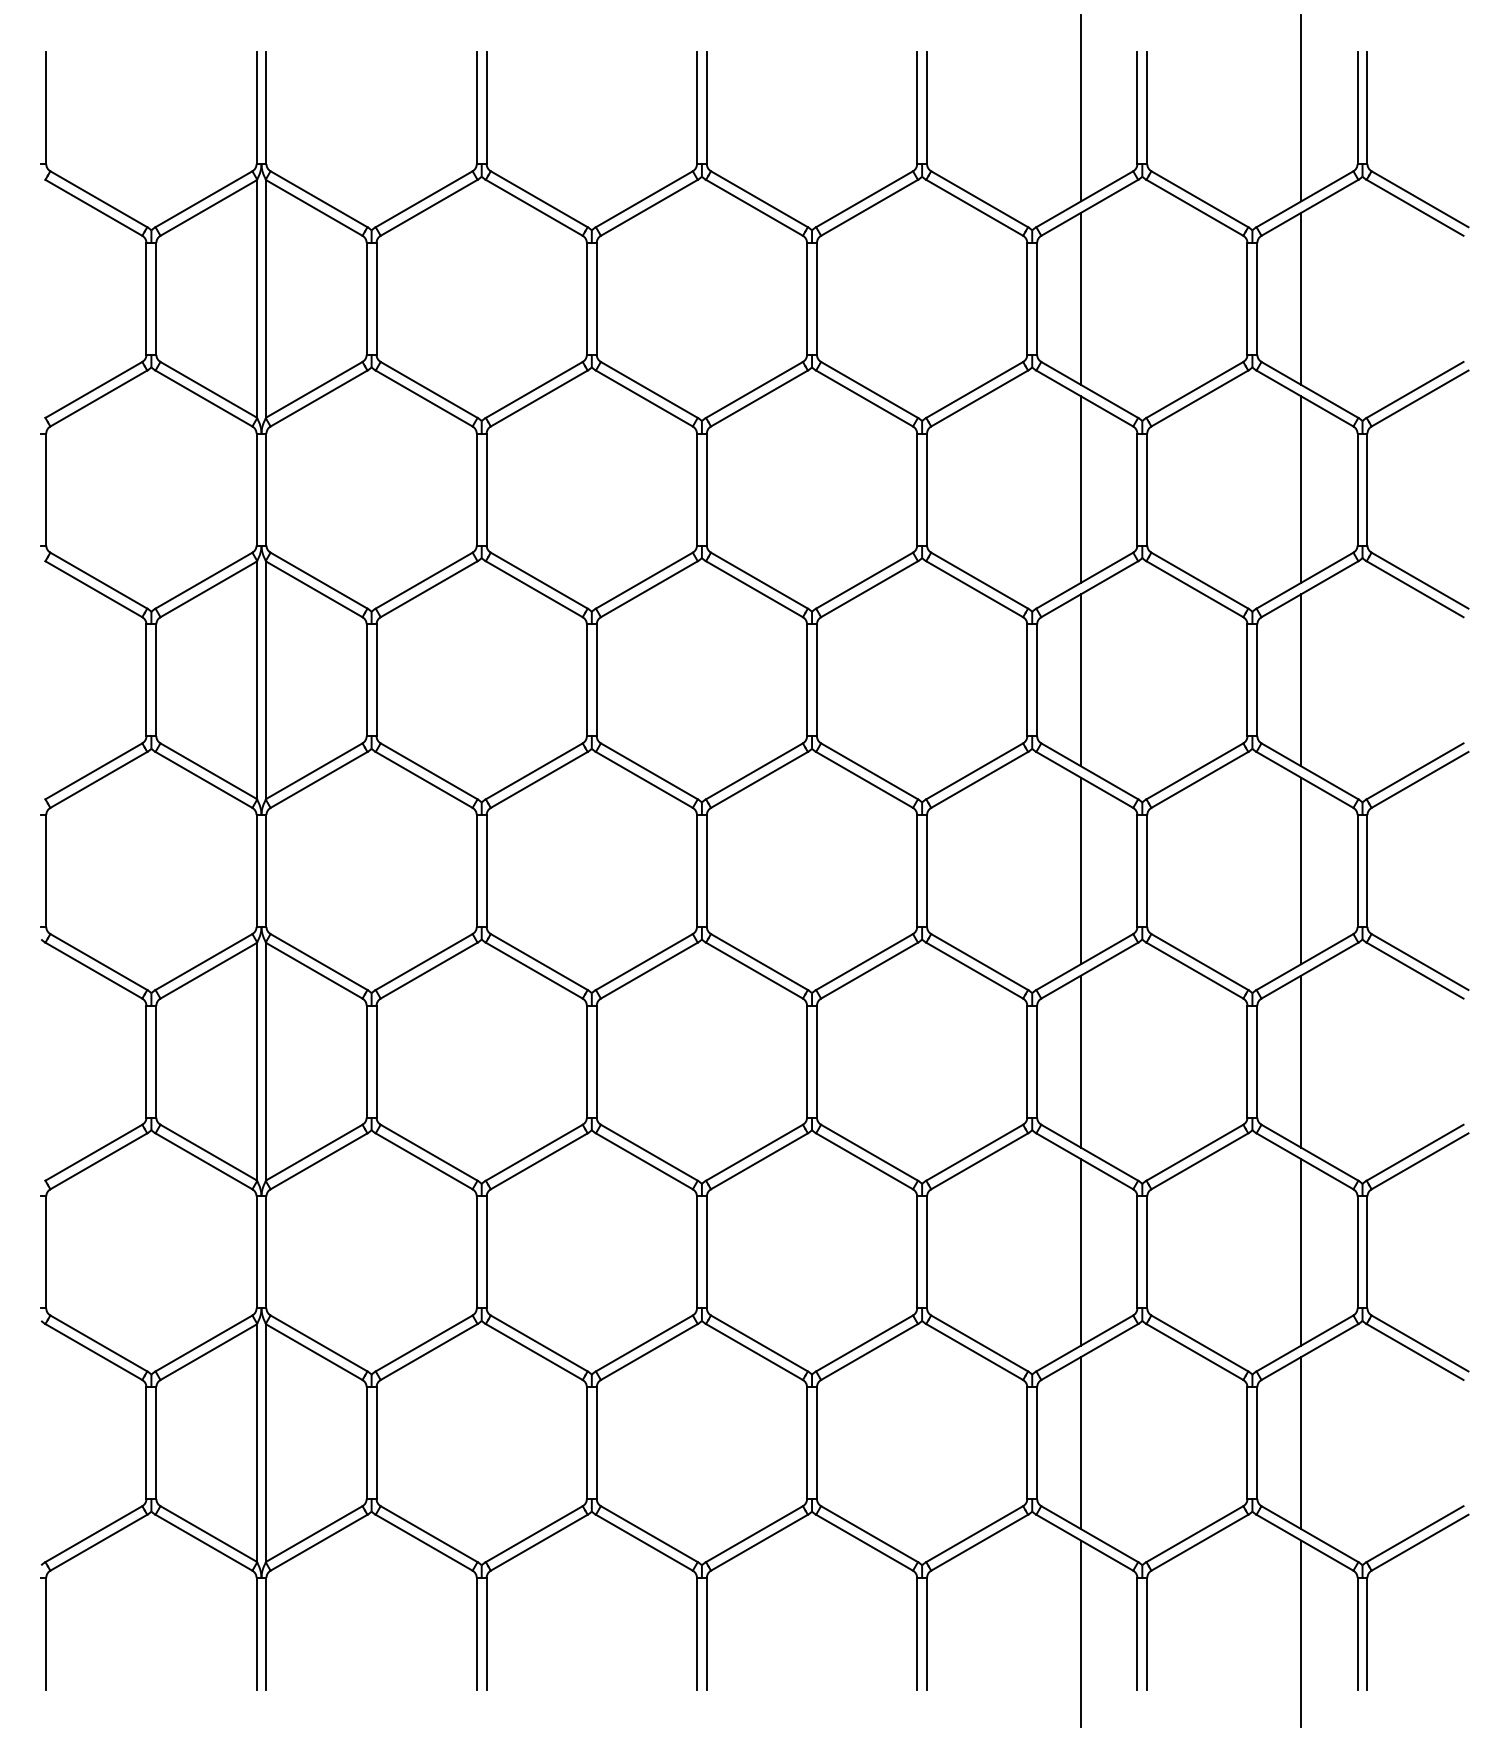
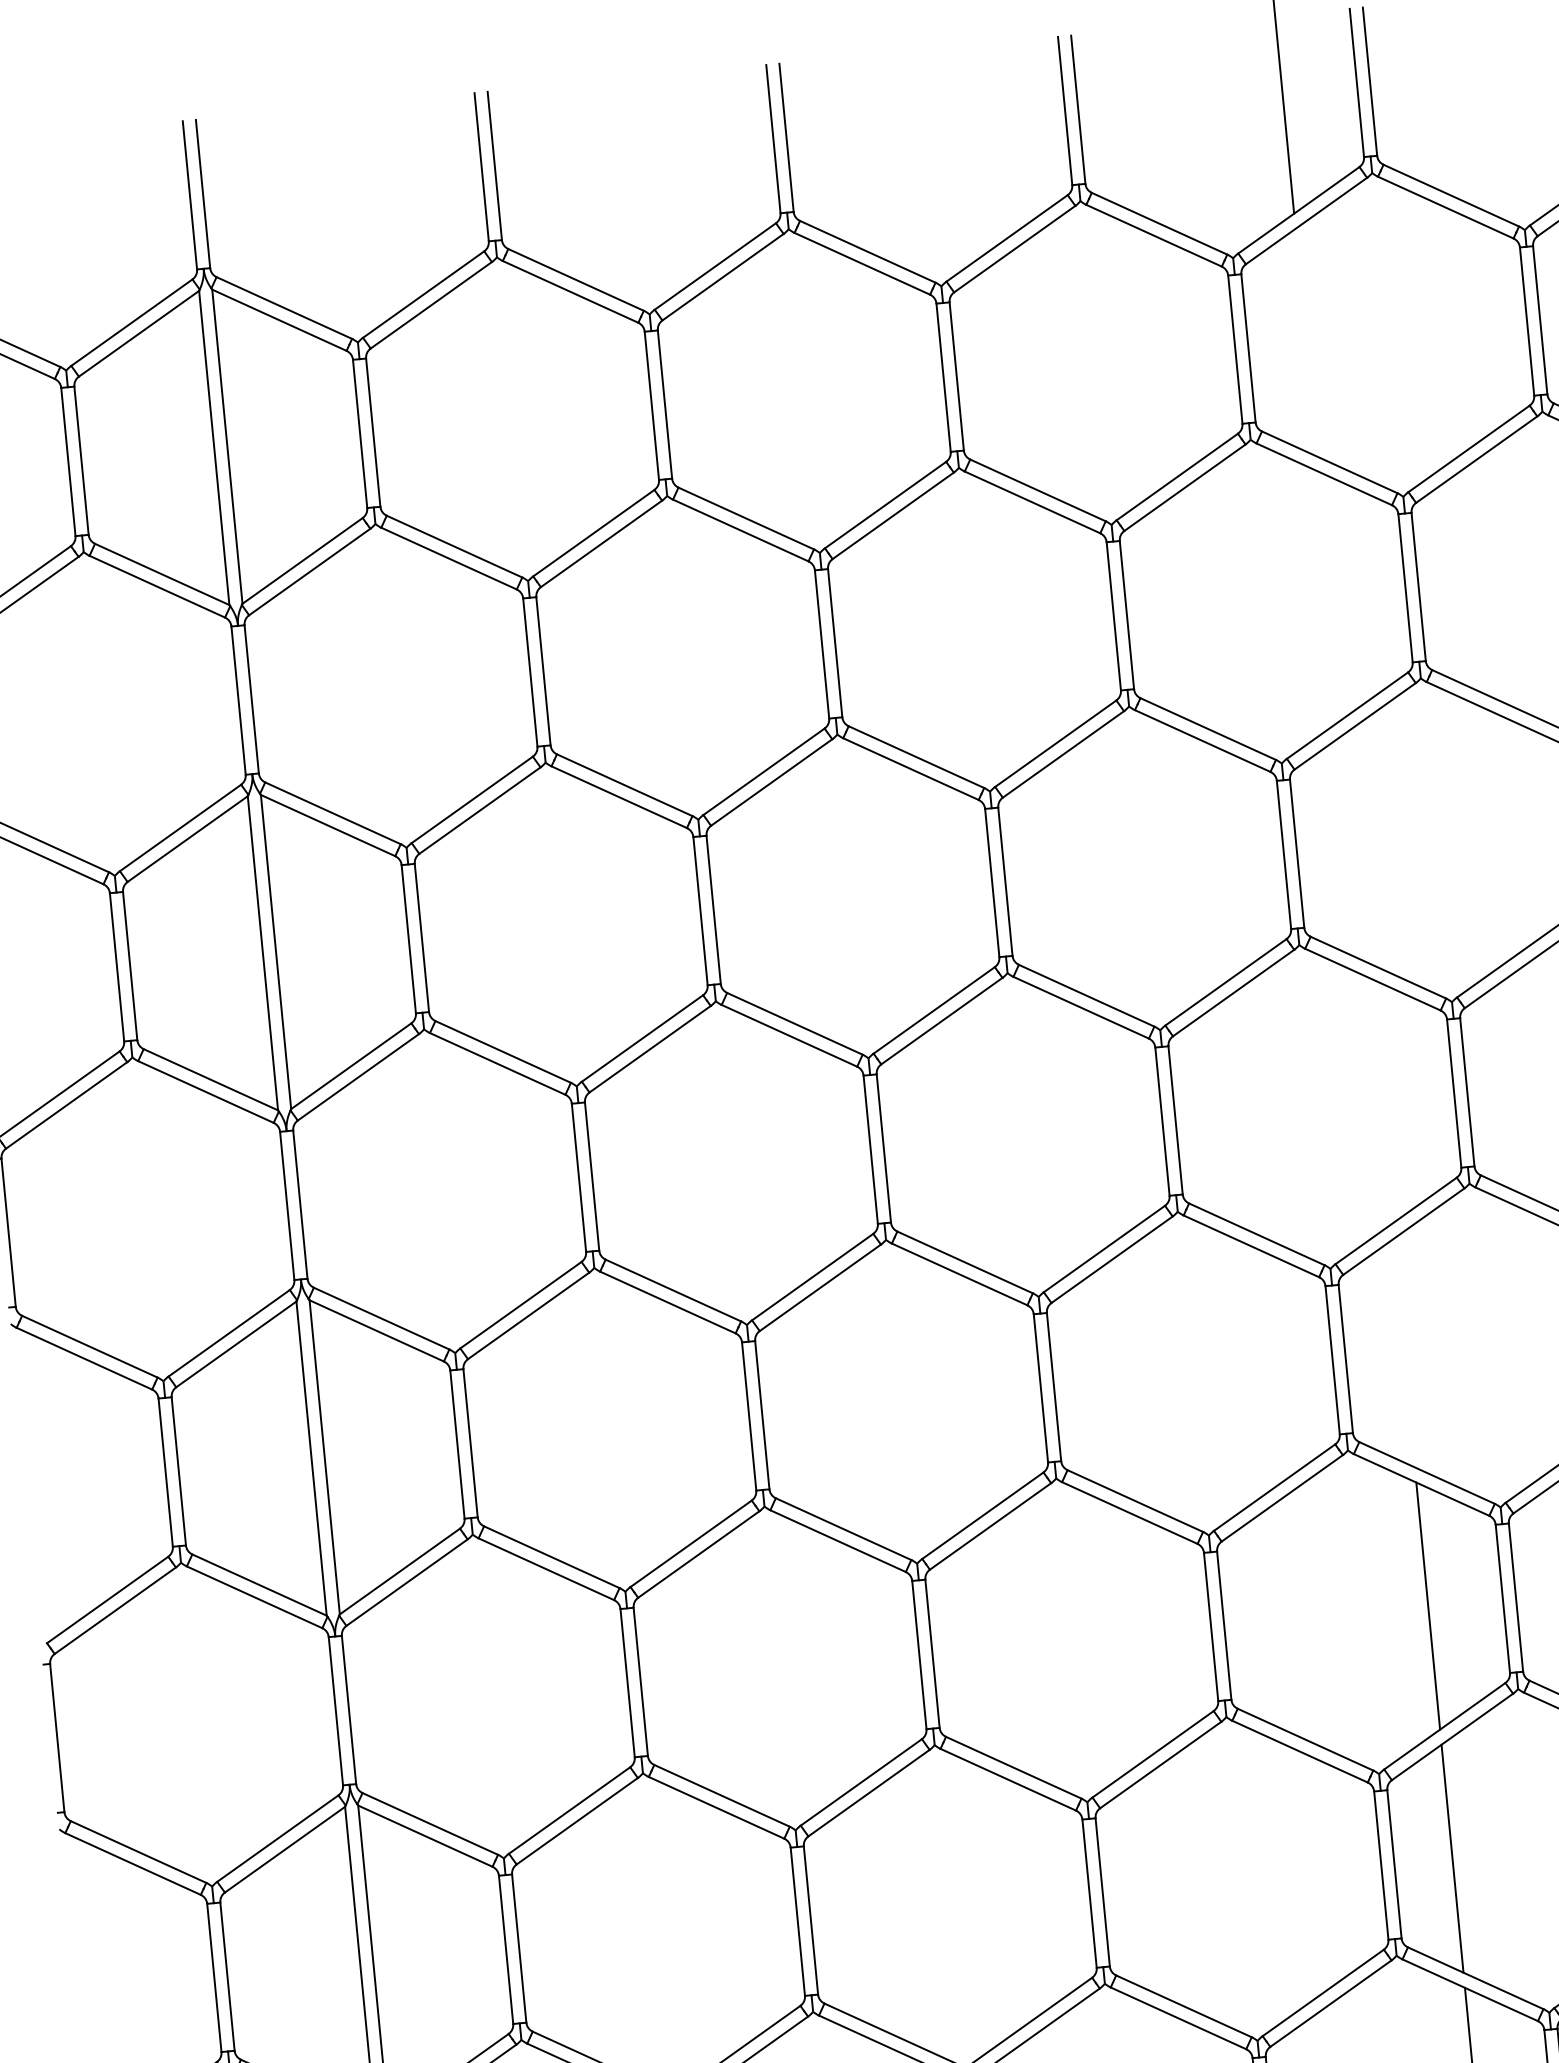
line: (1081, 298) -> (1307, 342), removed
line: (1081, 489) -> (1331, 595), removed
line: (1081, 680) -> (1355, 848), removed
line: (1081, 870) -> (1380, 1100), removed
line: (1081, 1061) -> (1404, 1353), removed

